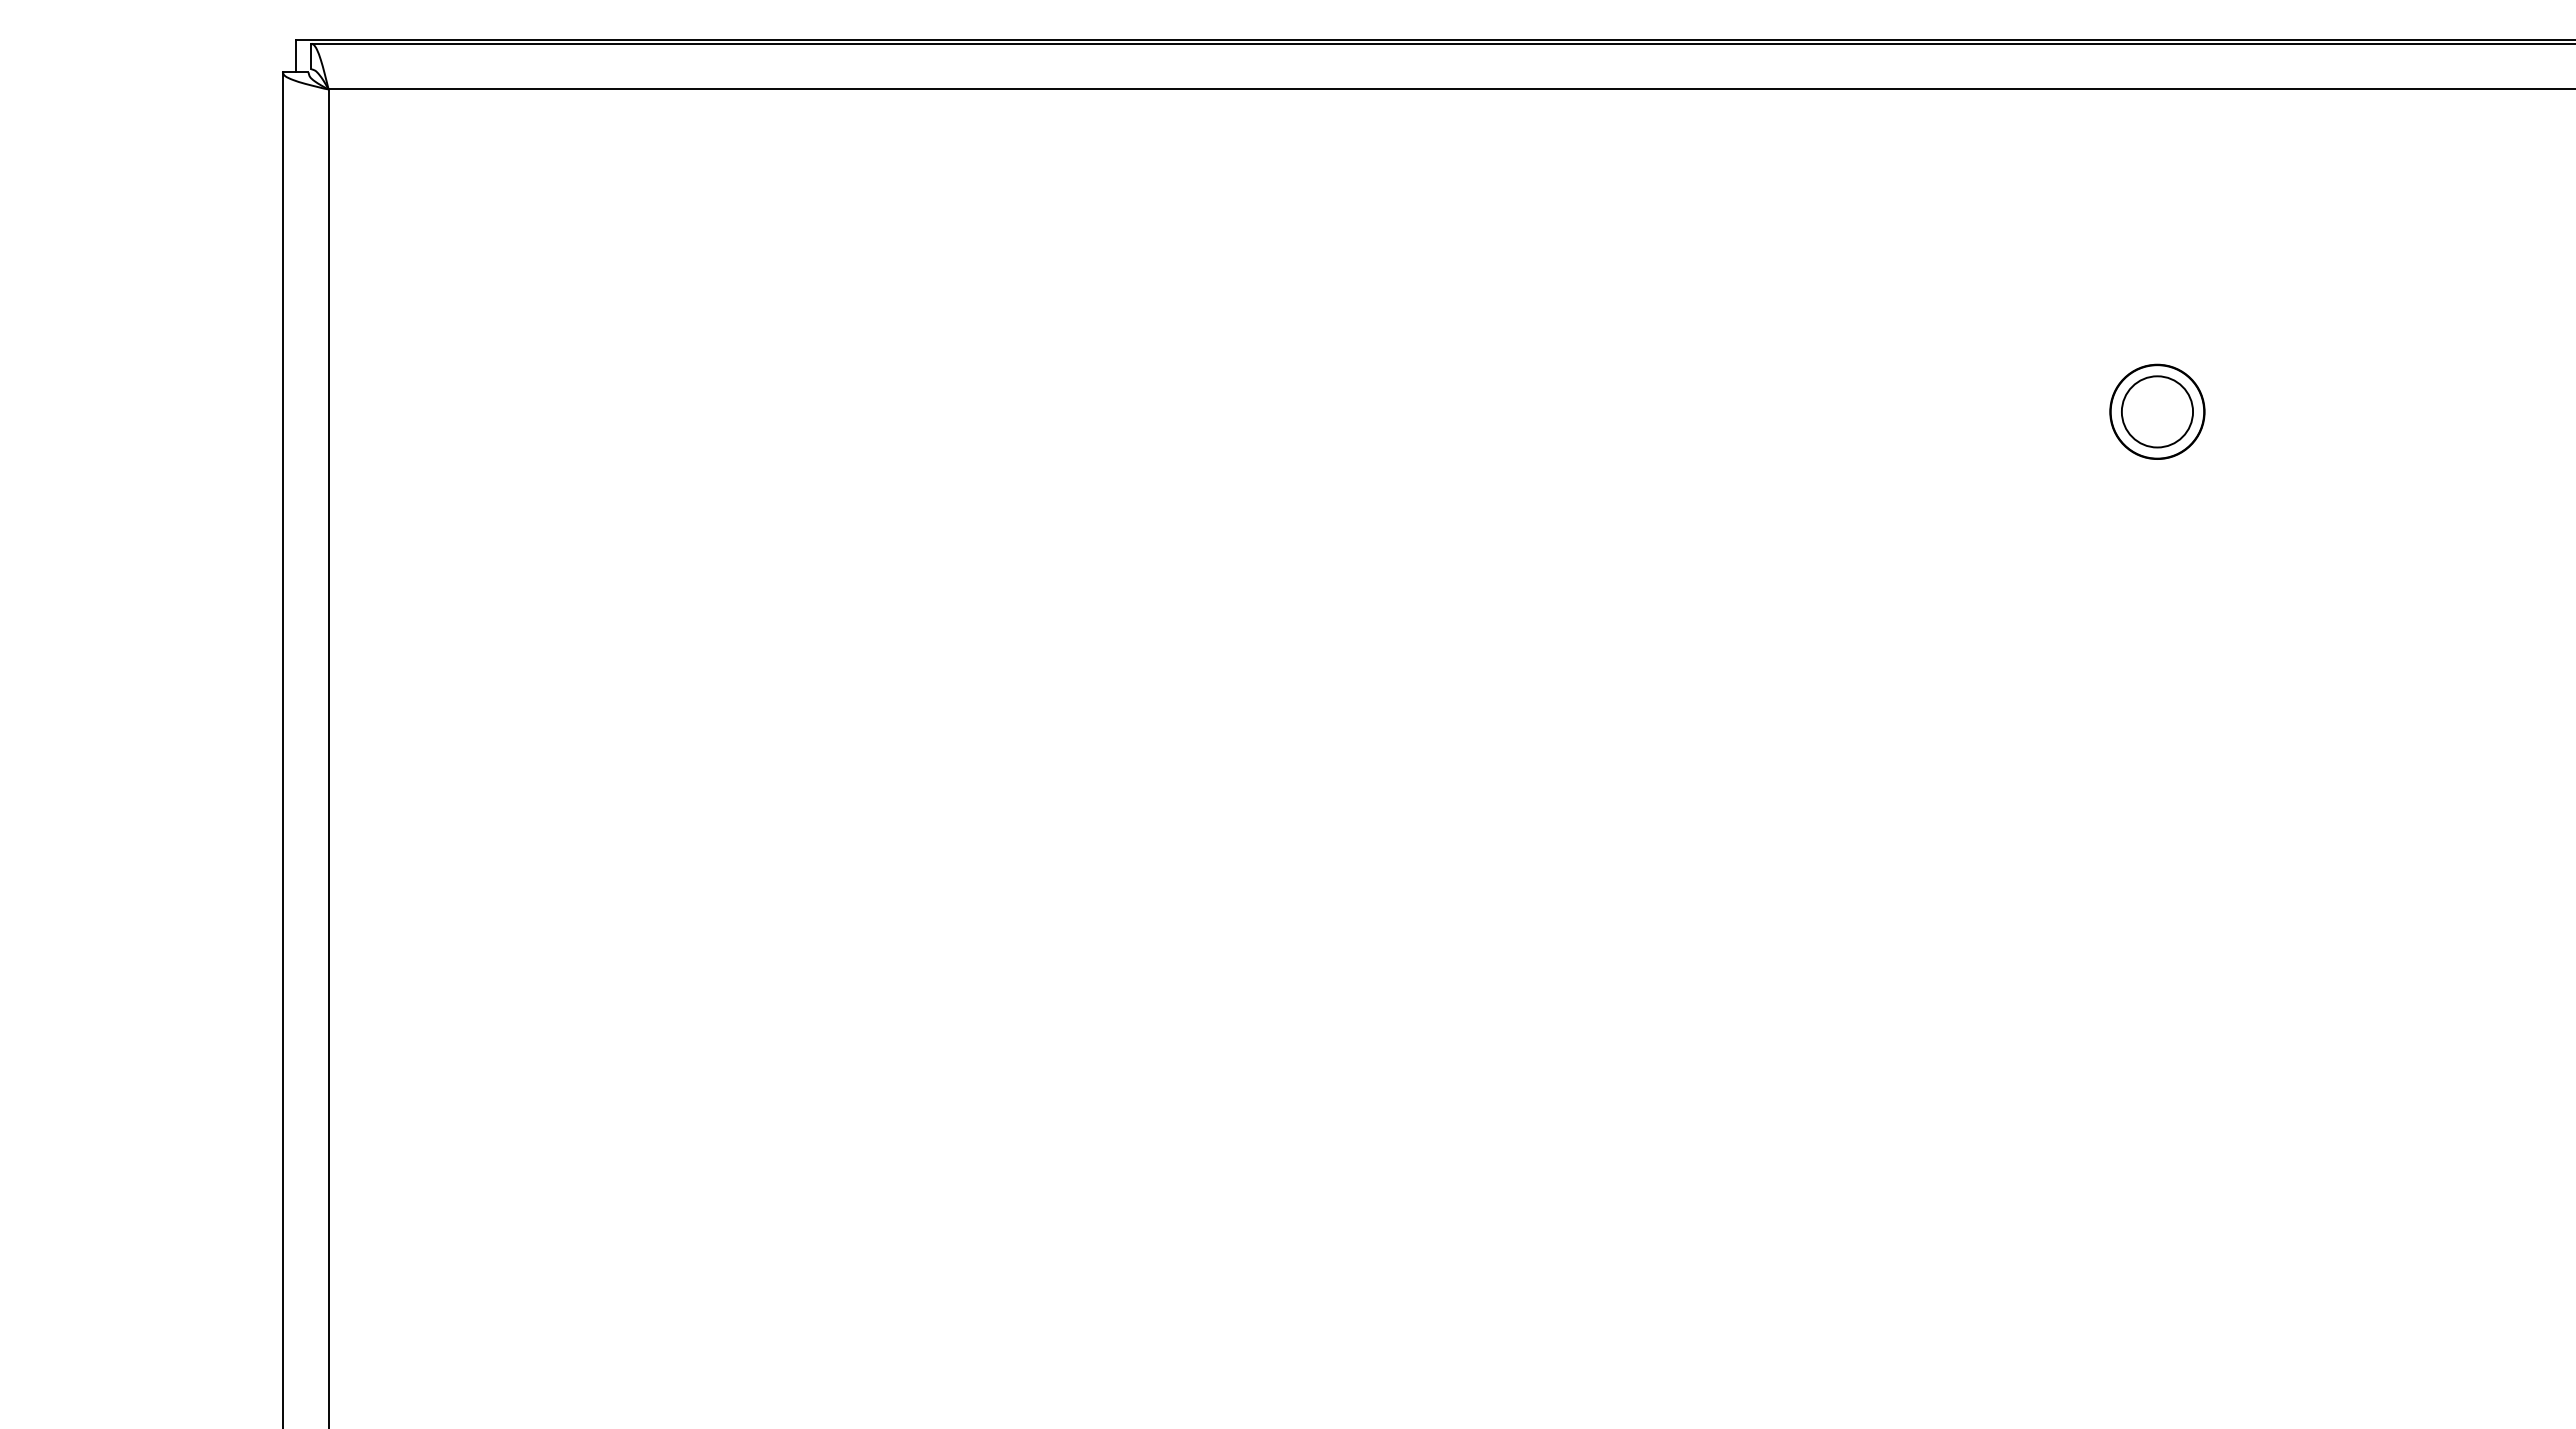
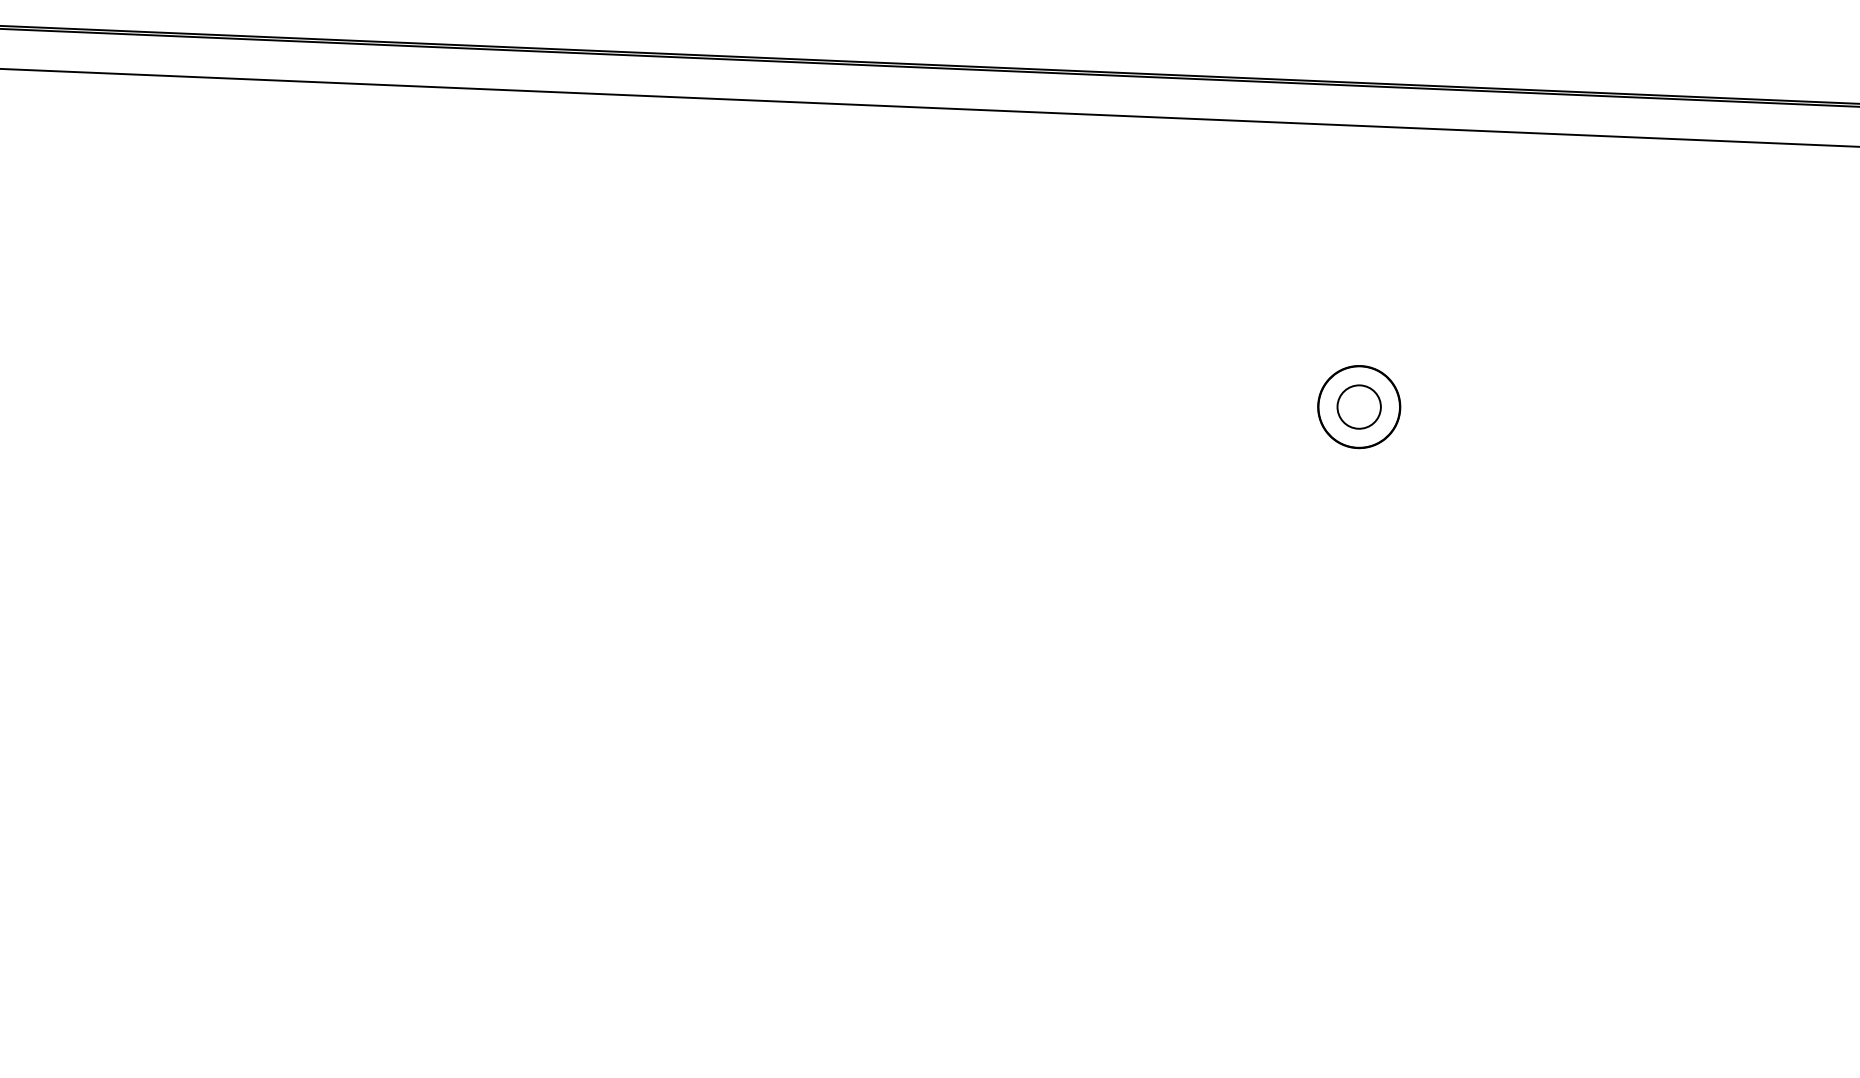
circle: (2157, 411) -> (1359, 406), size x0.7

